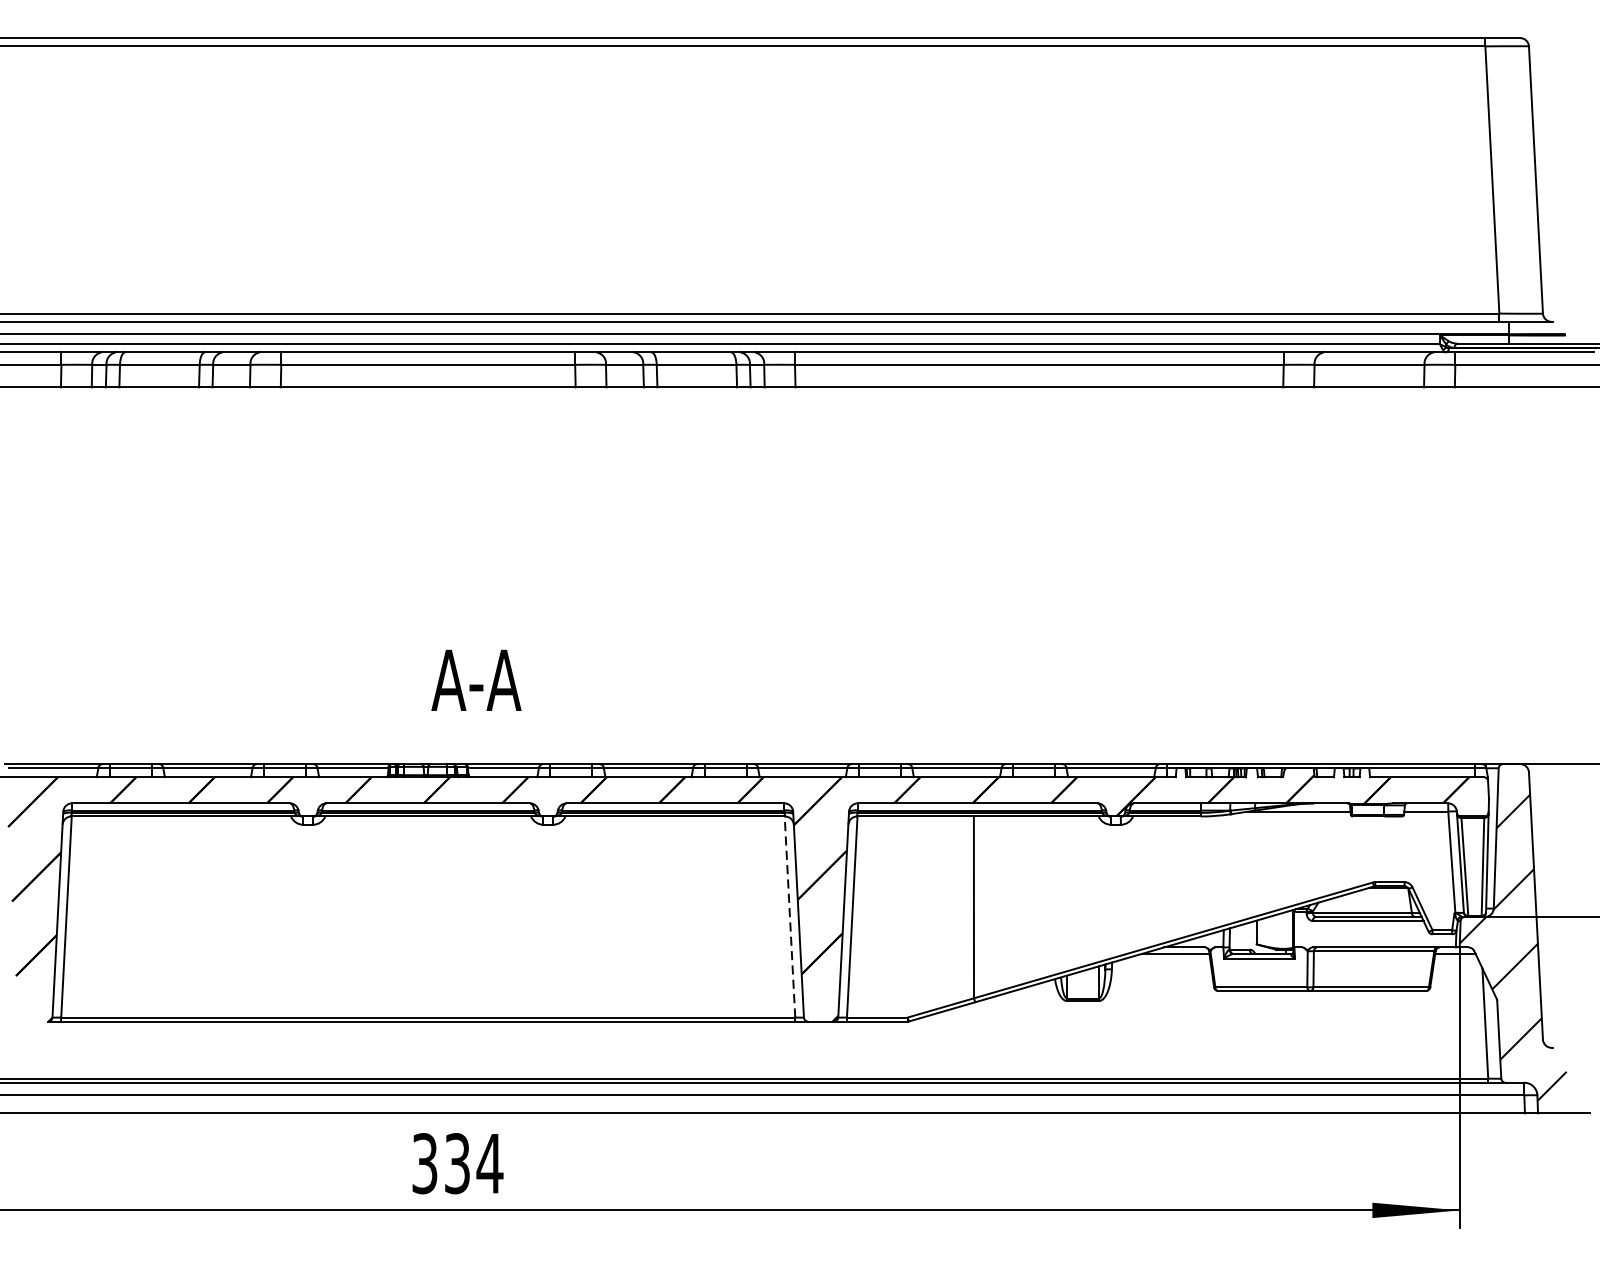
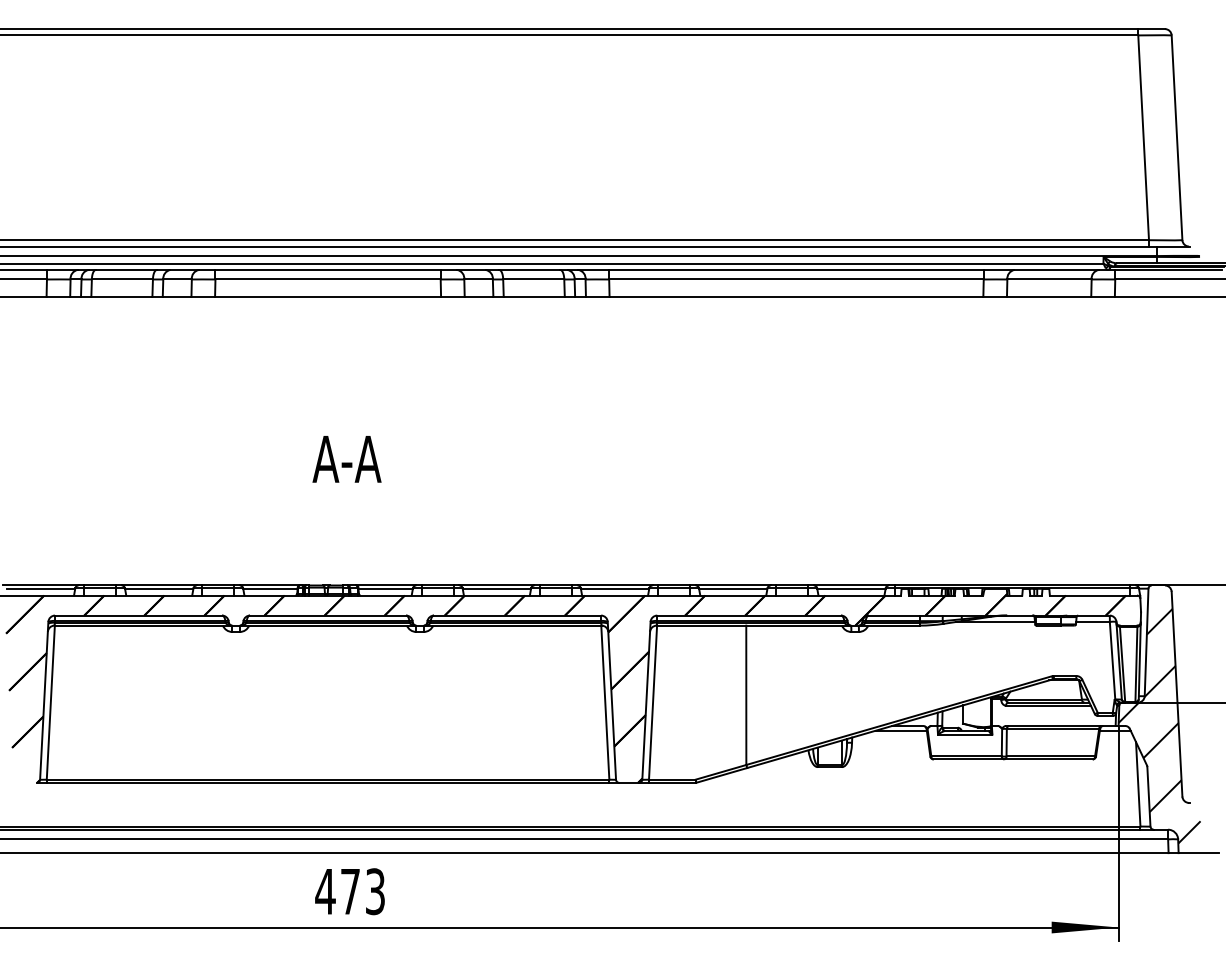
text: (475, 680) -> (346, 459), moved
line: (790, 916) -> (605, 702), dashed -> solid
text: (457, 1163) -> (350, 891), 334 -> 473

